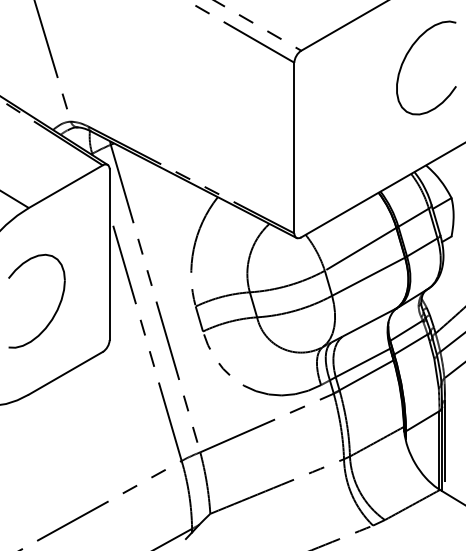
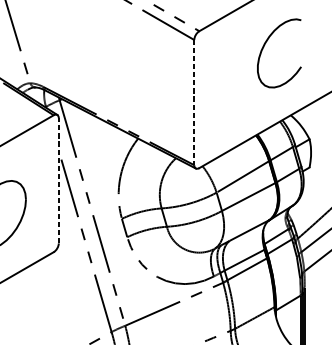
curve: (406, 57) -> (264, 45), moved
line: (294, 148) -> (194, 102), solid -> dashed
line: (109, 254) -> (58, 180), solid -> dashed

